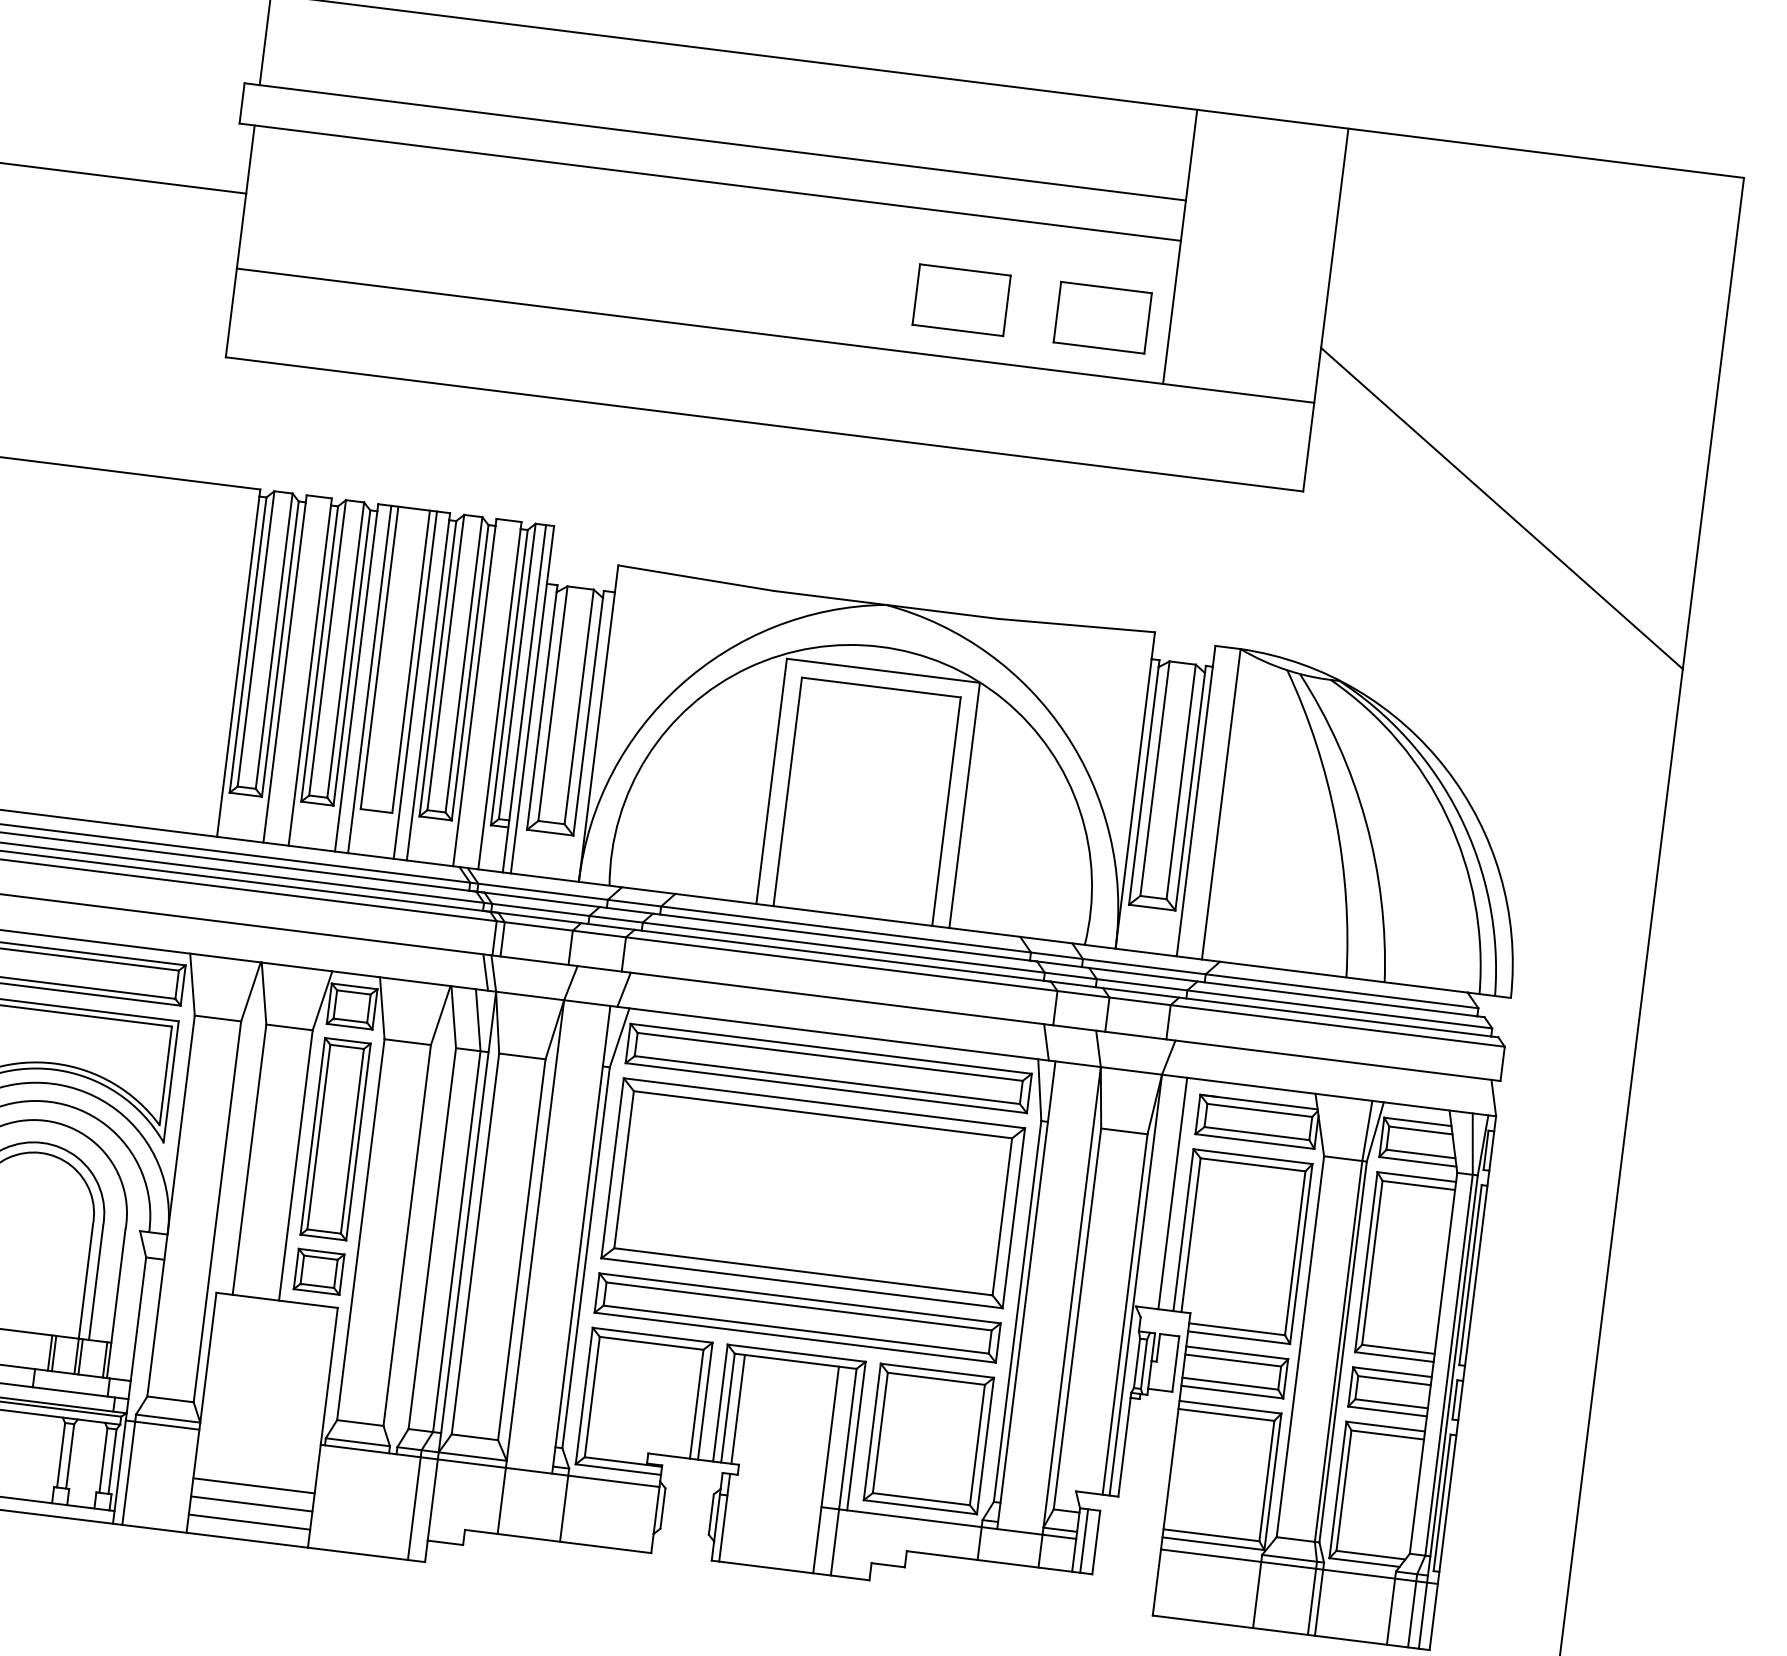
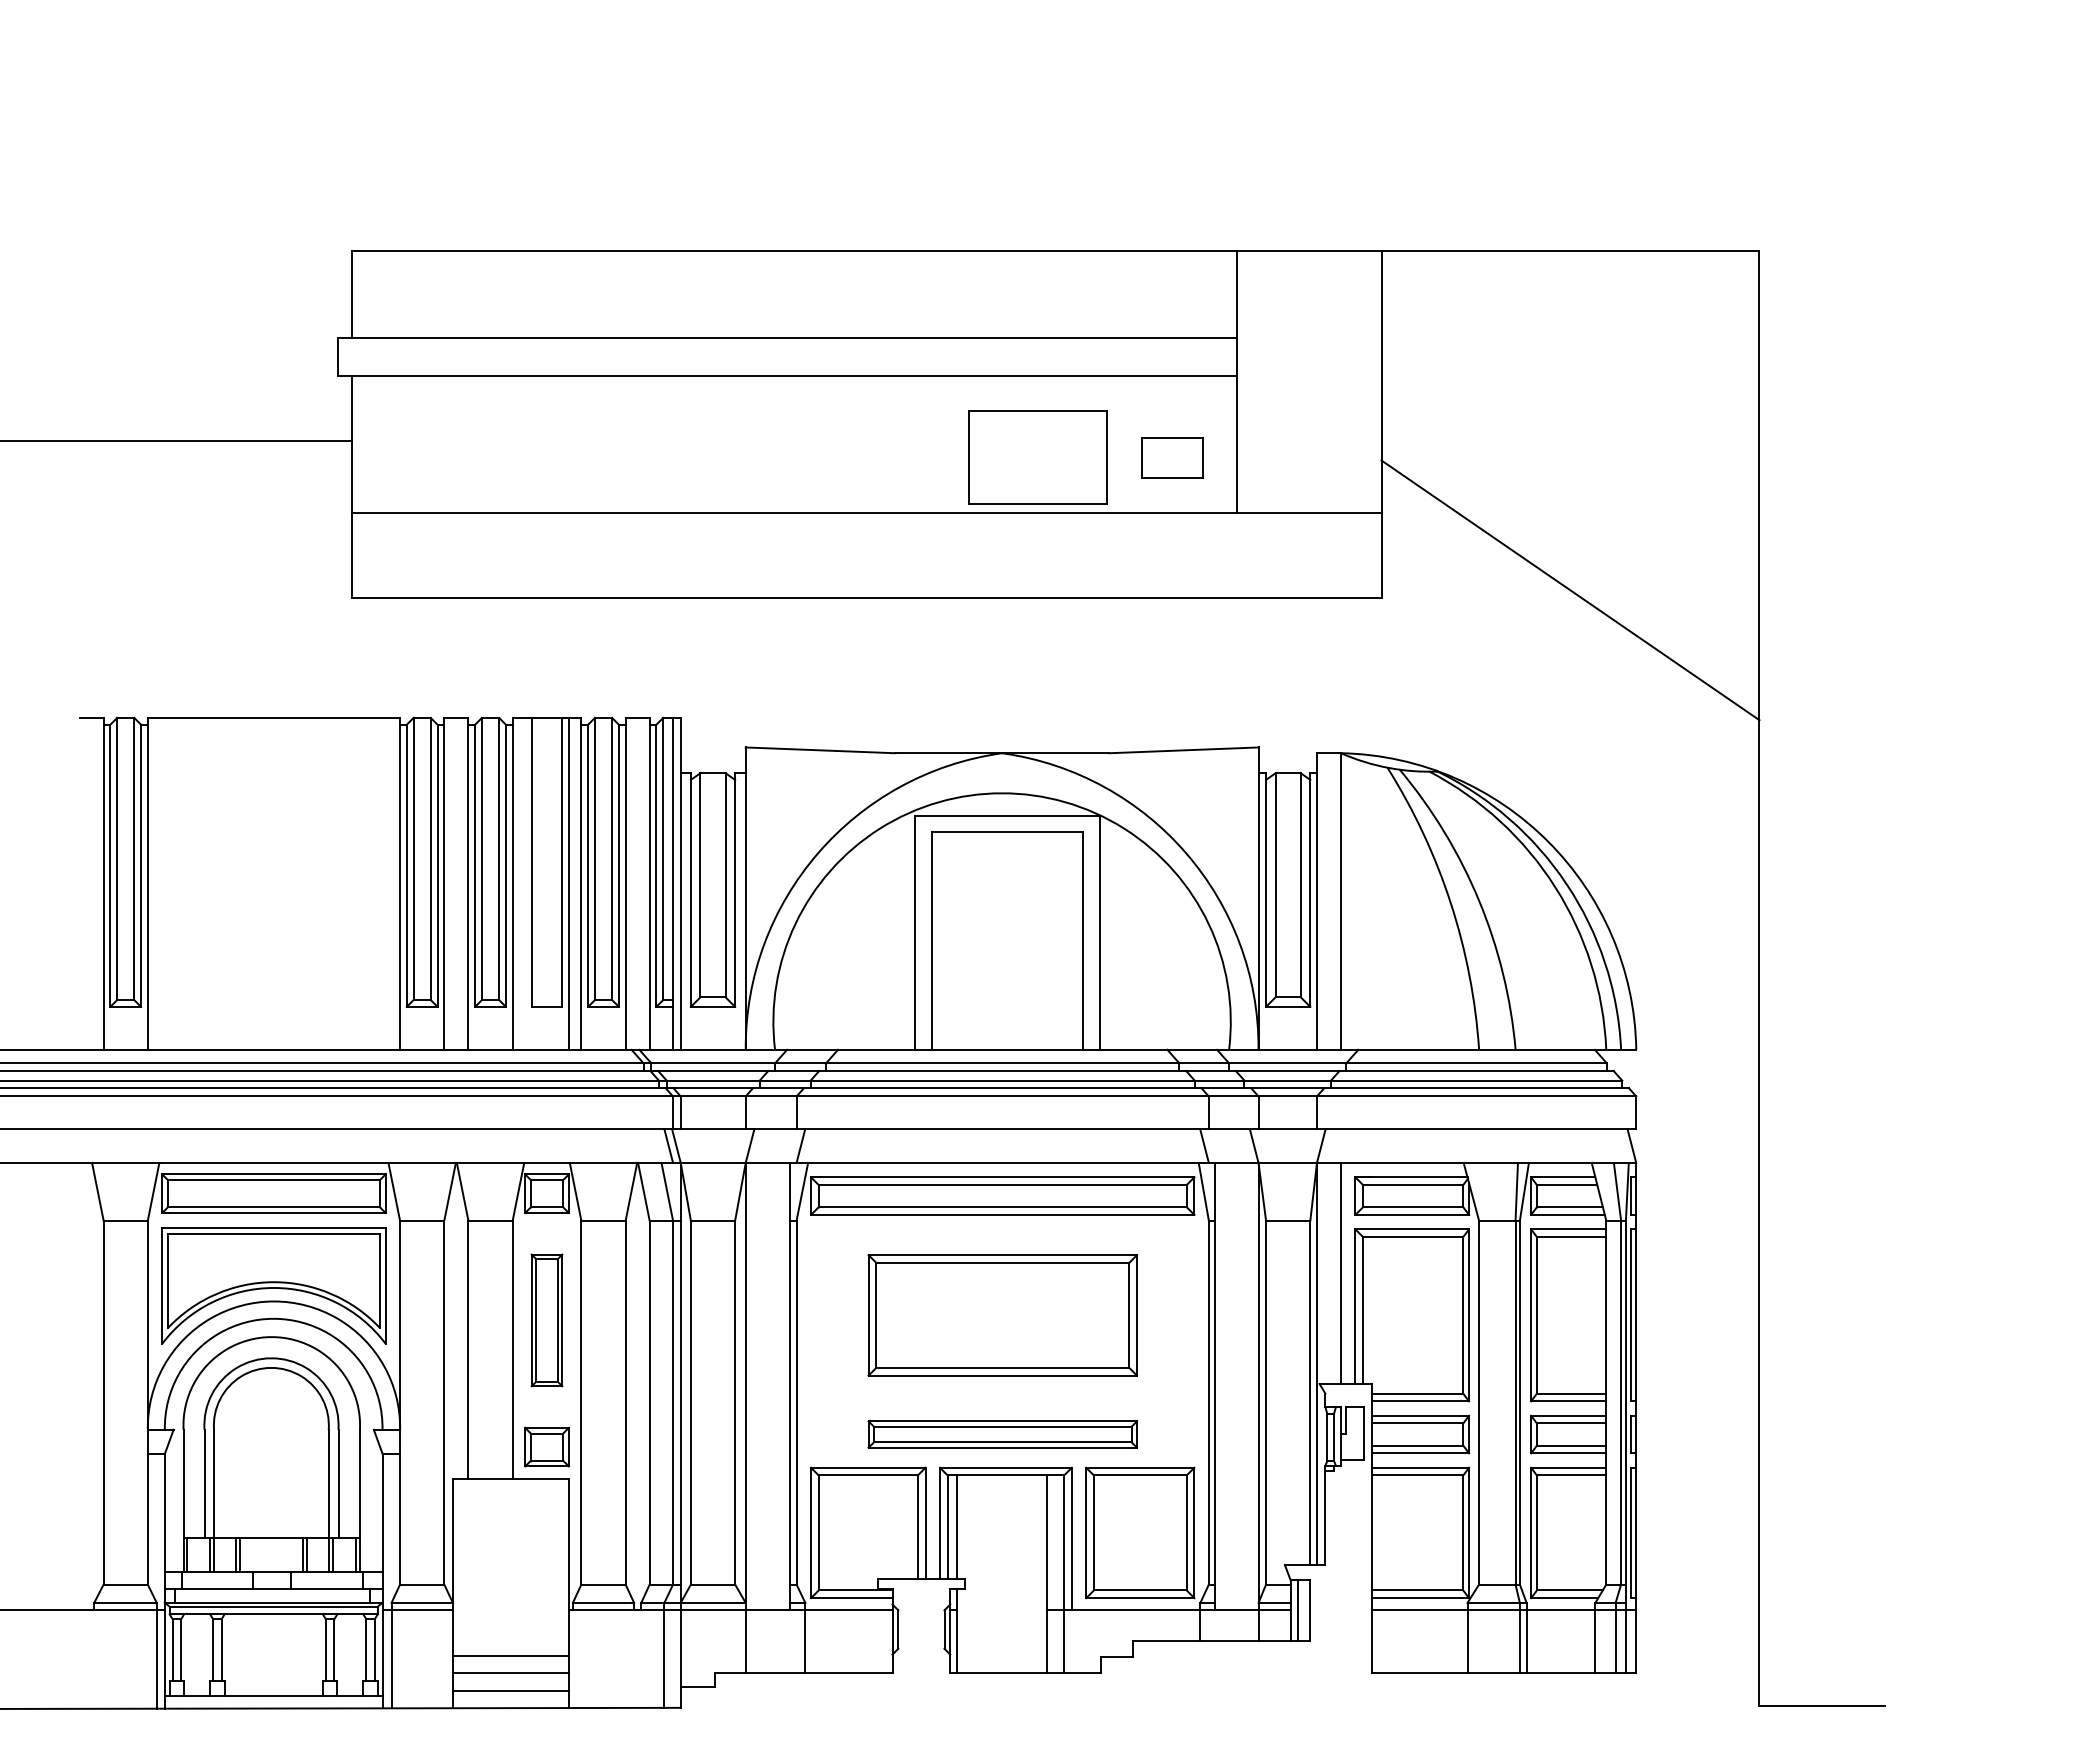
part: (961, 299) -> (1037, 457), size x1.6
part: (1102, 317) -> (1172, 457), size x0.7
line: (370, 679) -> (525, 883), removed
part: (335, 1139) -> (546, 1320), size x0.7
part: (812, 1193) -> (1002, 1315), size x0.7
part: (797, 1317) -> (1002, 1434), size x0.7

